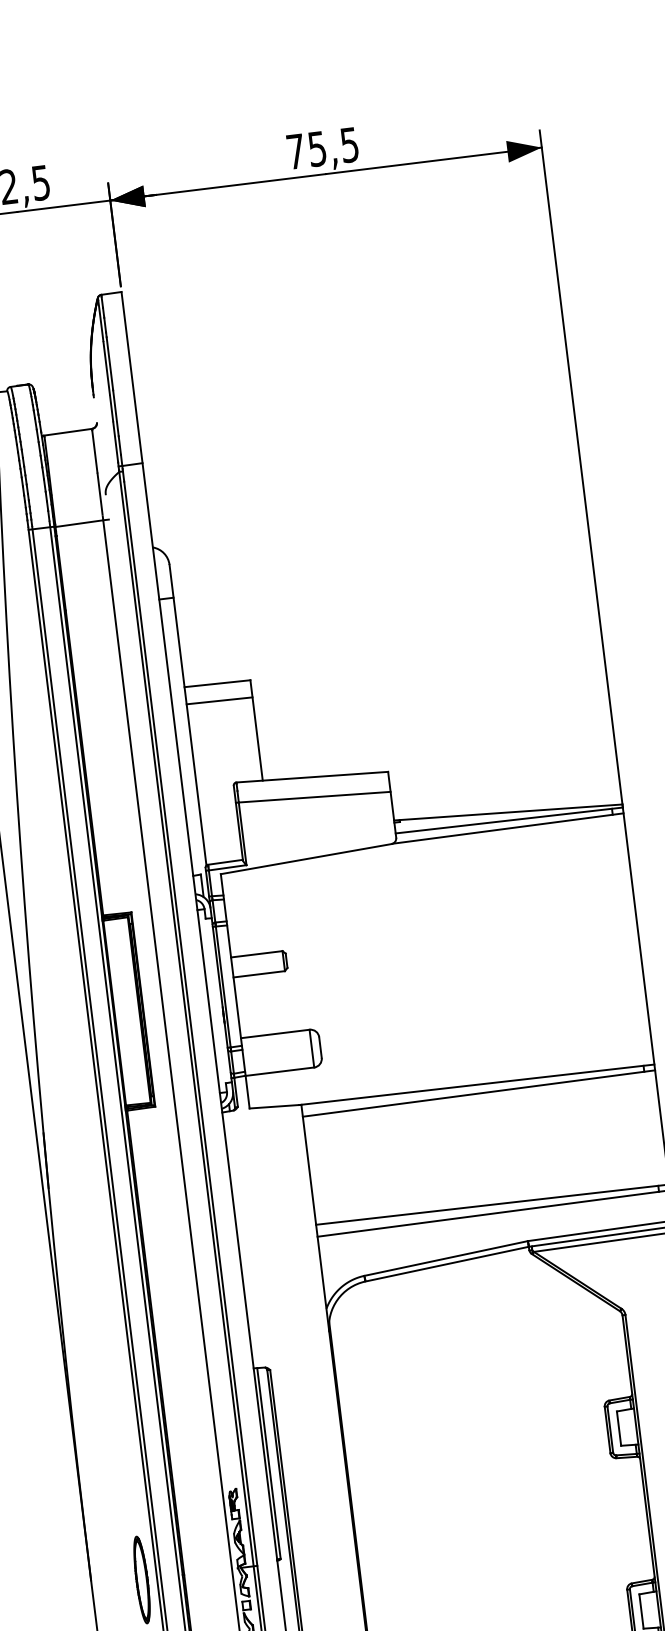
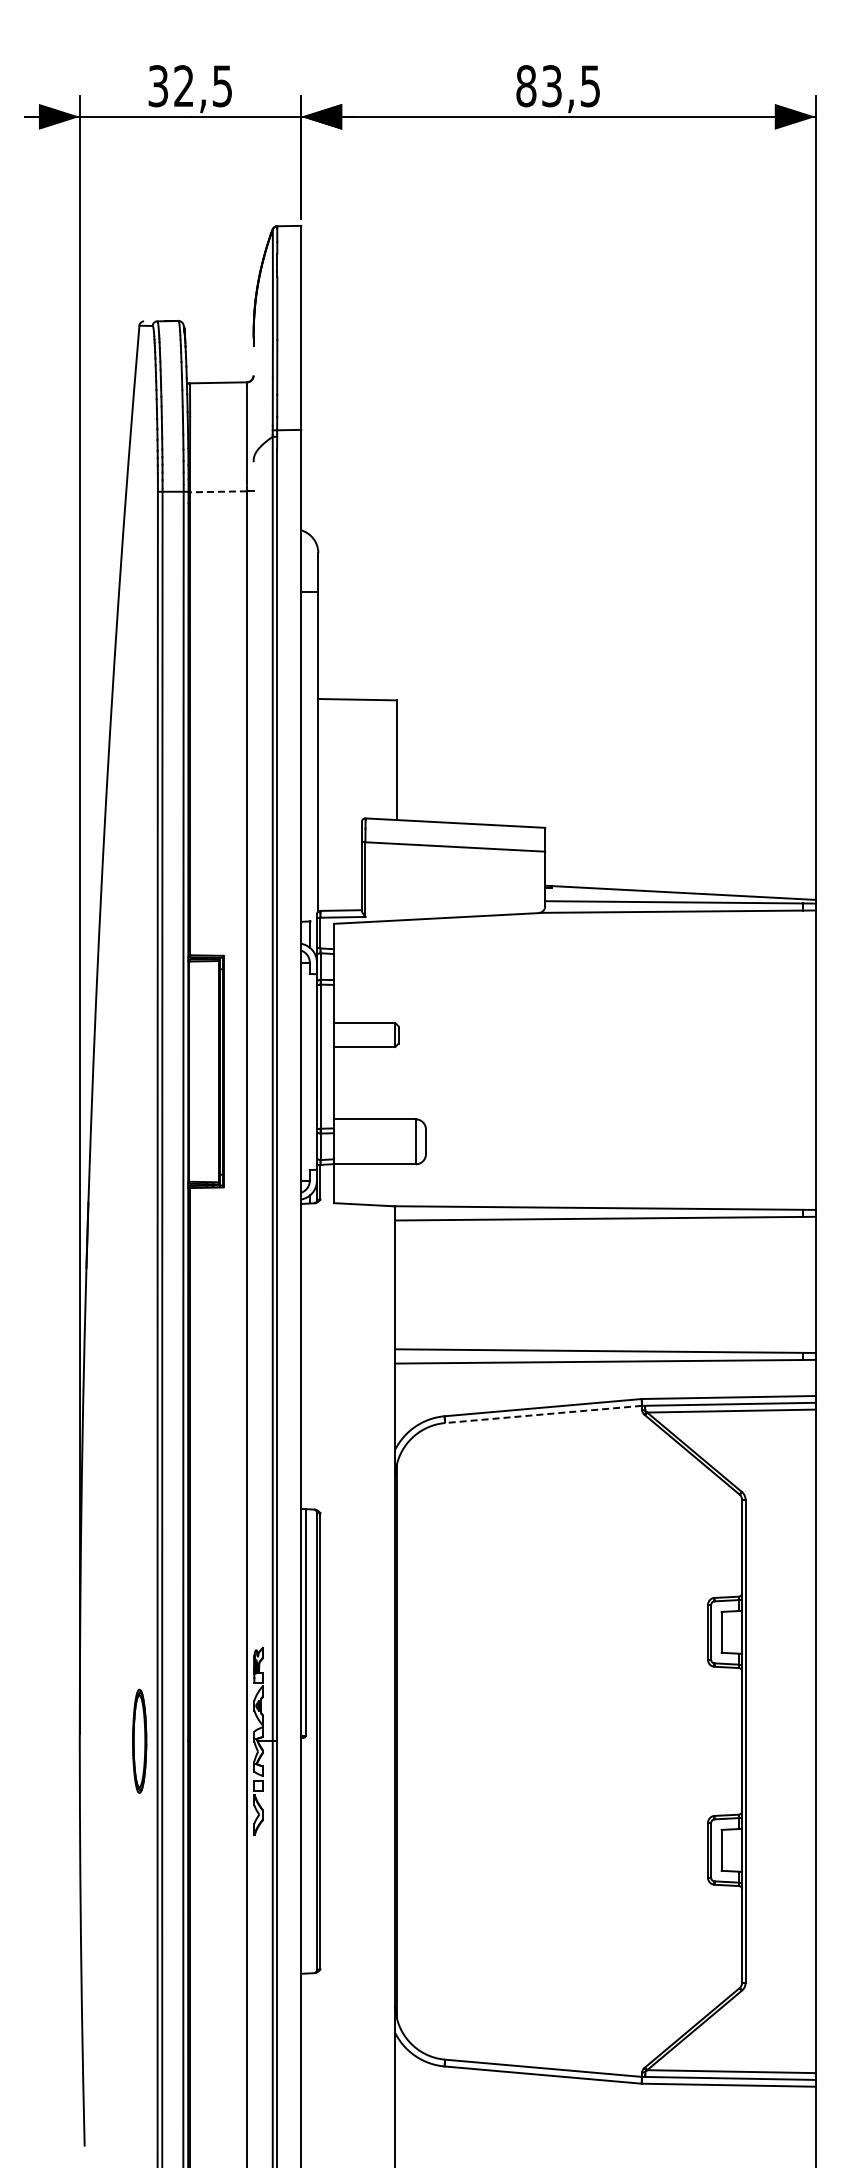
text: (306, 150) -> (538, 86), 75,5 -> 83,5
line: (78, 523) -> (217, 491), solid -> dashed
line: (219, 700) -> (357, 719), removed
line: (447, 1264) -> (543, 1414), solid -> dashed

